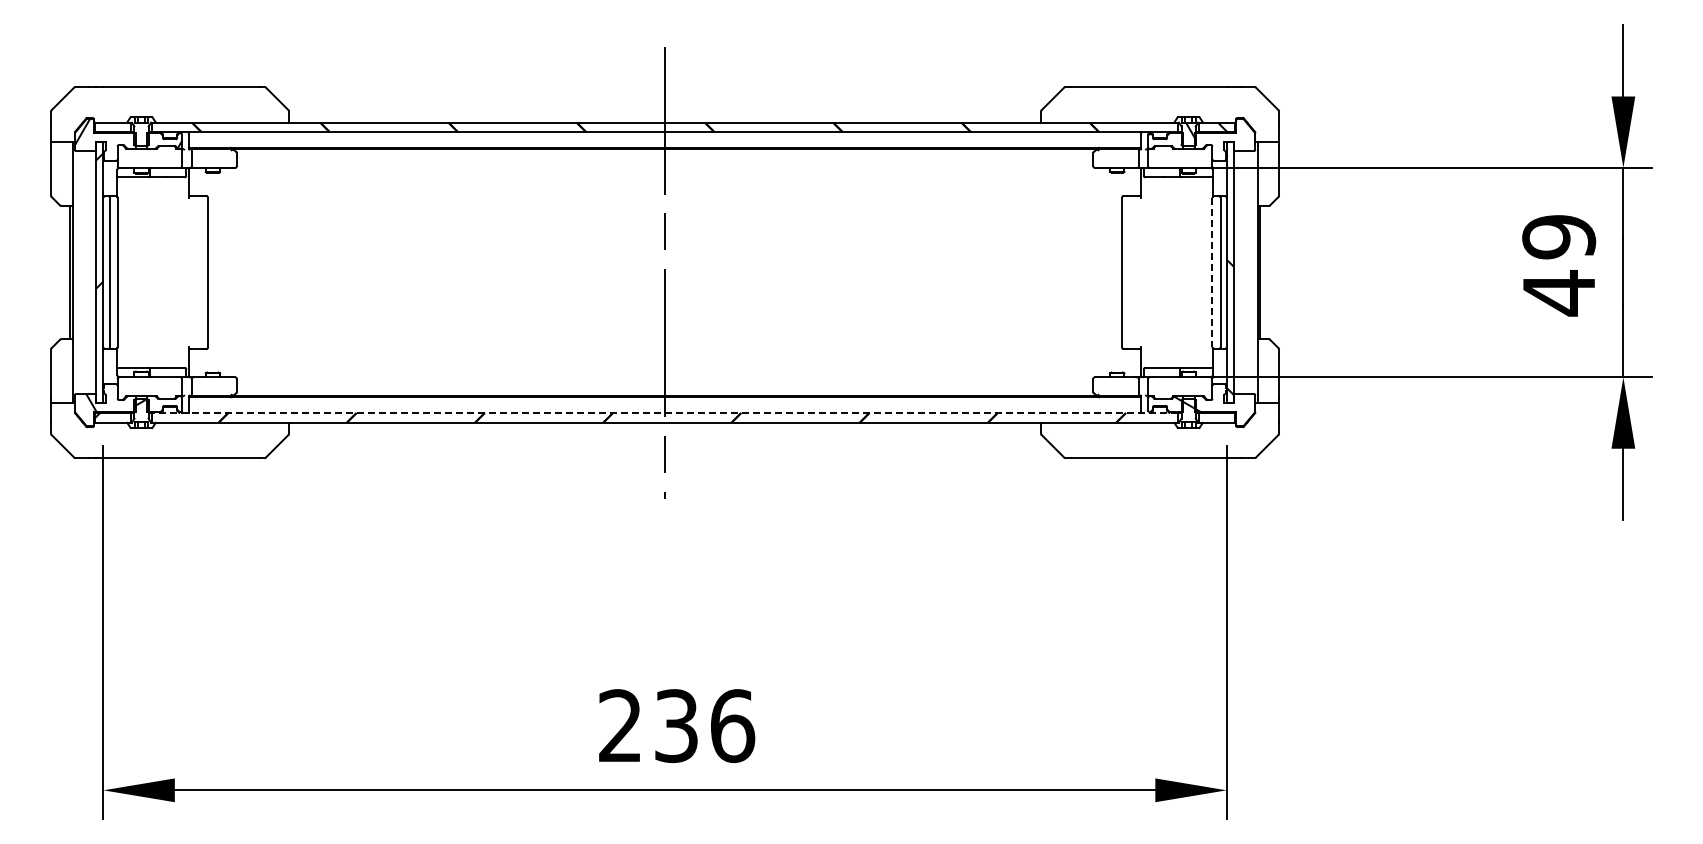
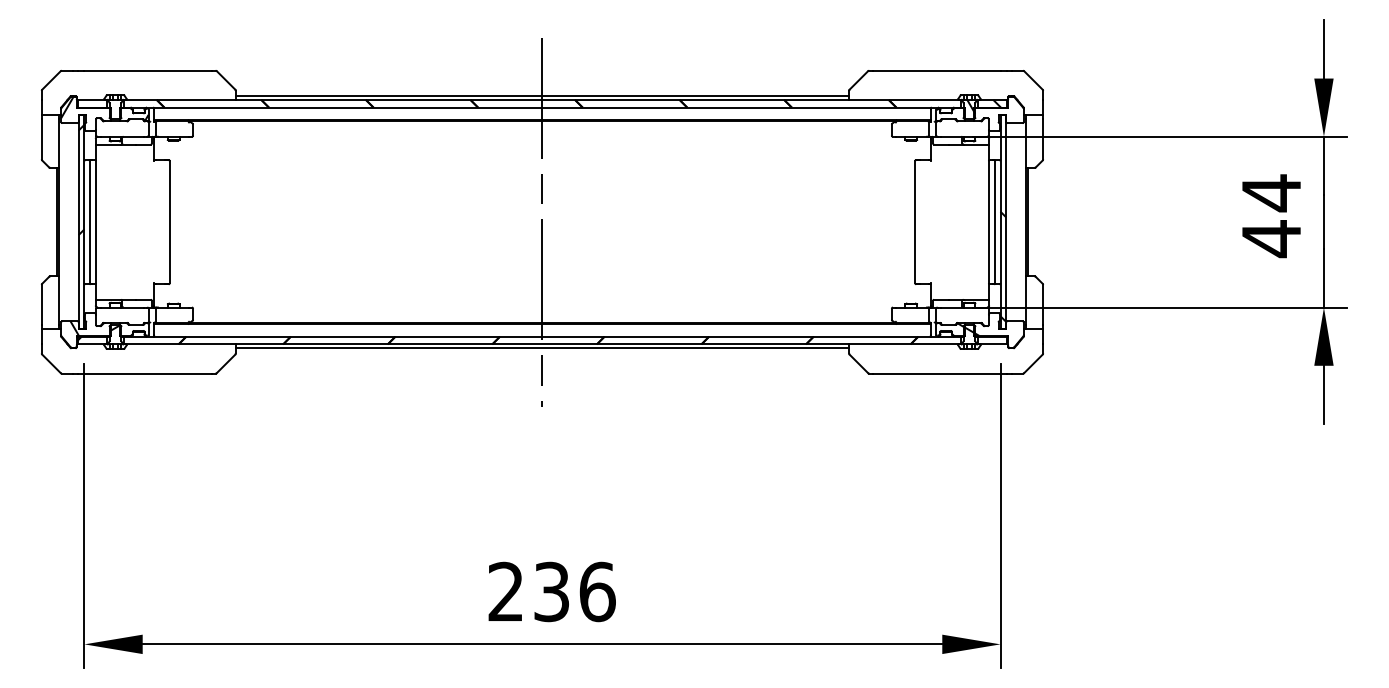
line: (665, 117) -> (542, 95), added
text: (1559, 236) -> (1271, 192), 49 -> 44
line: (1212, 272) -> (988, 222), dashed -> solid
line: (665, 413) -> (542, 337), dashed -> solid
line: (665, 427) -> (542, 348), added

